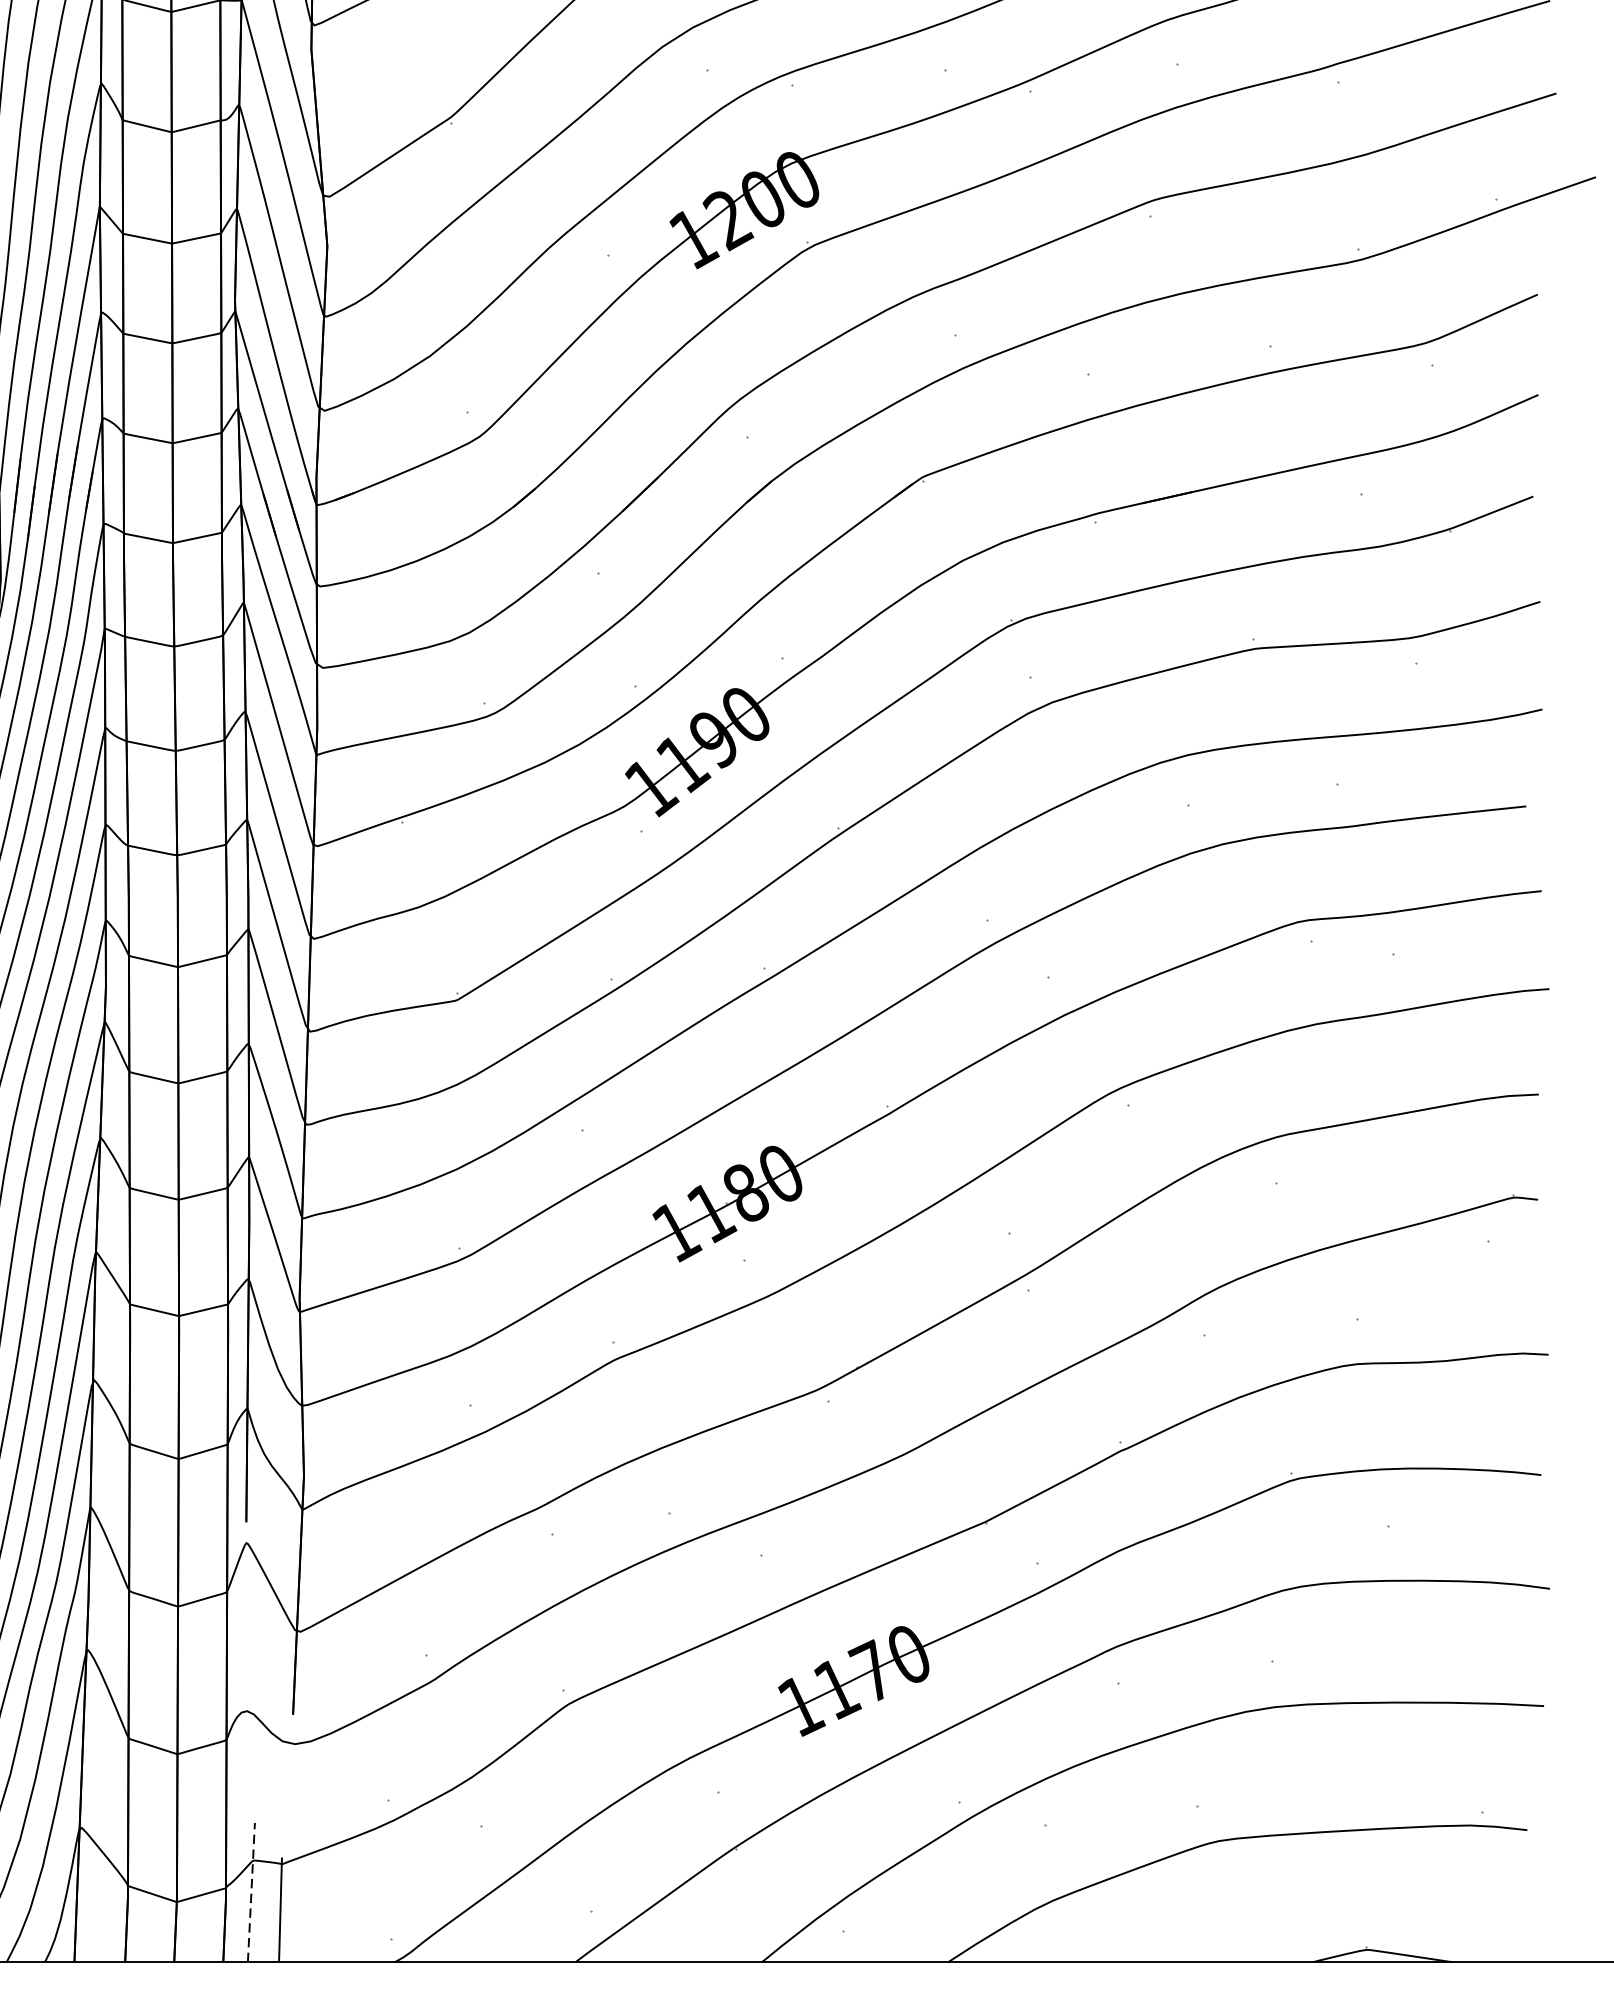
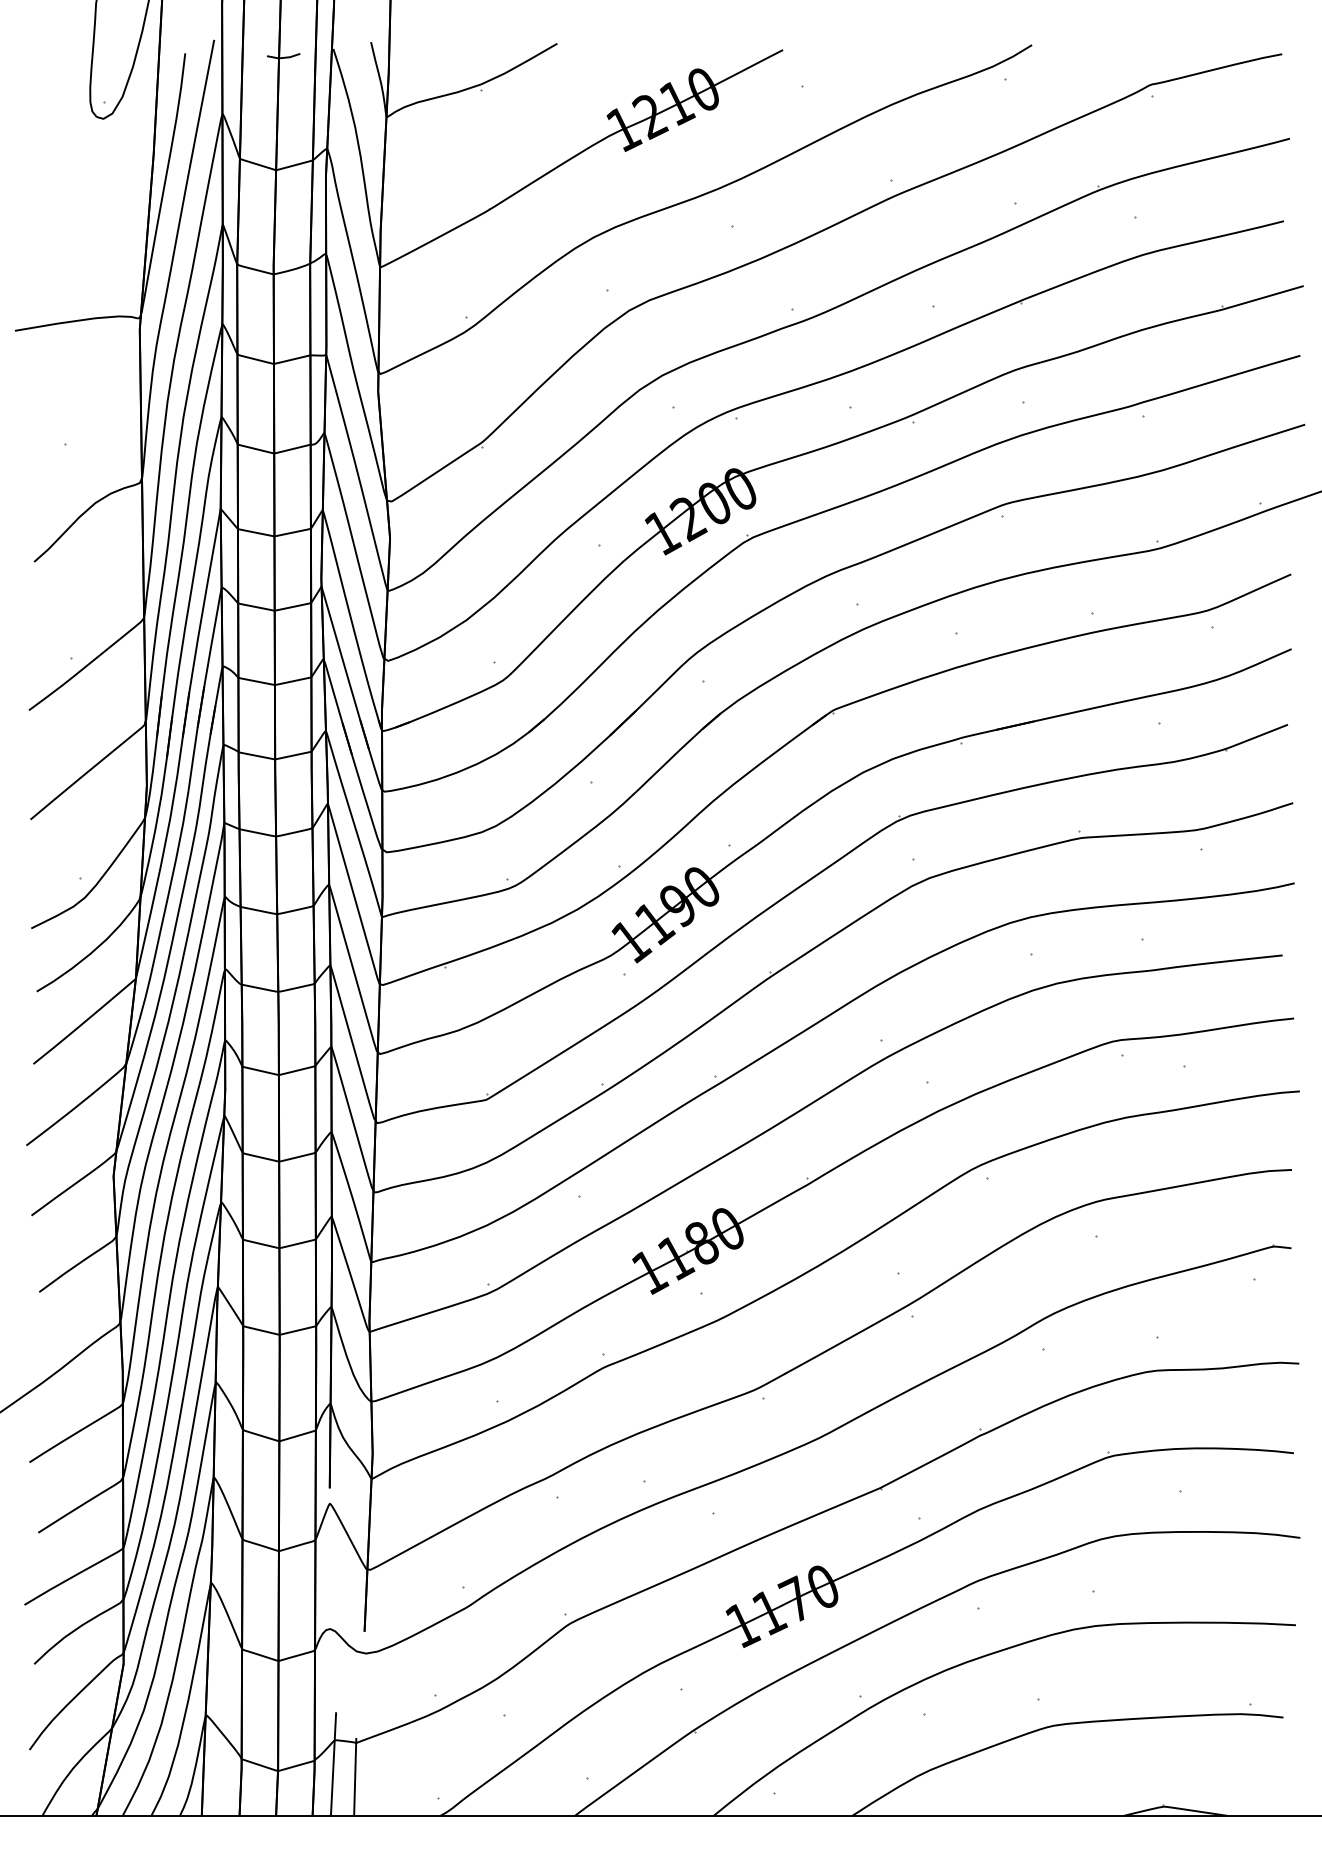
line: (251, 1893) -> (333, 1764), dashed -> solid

